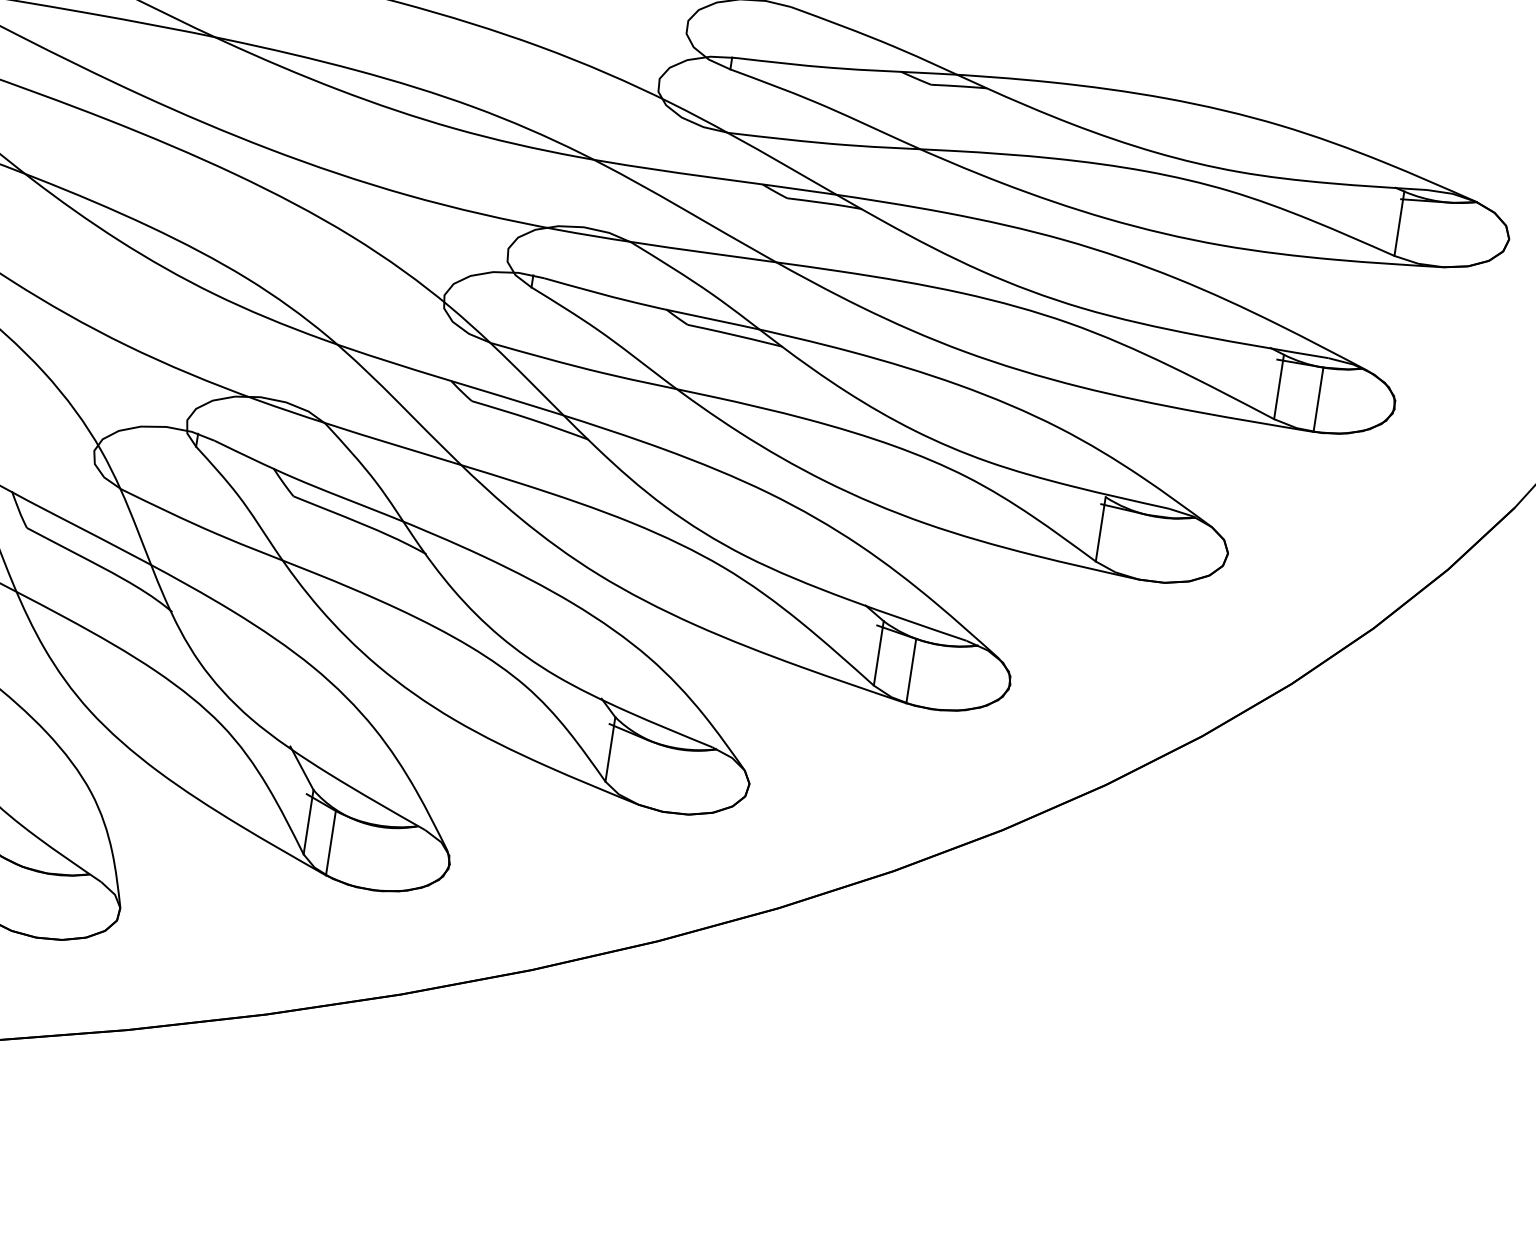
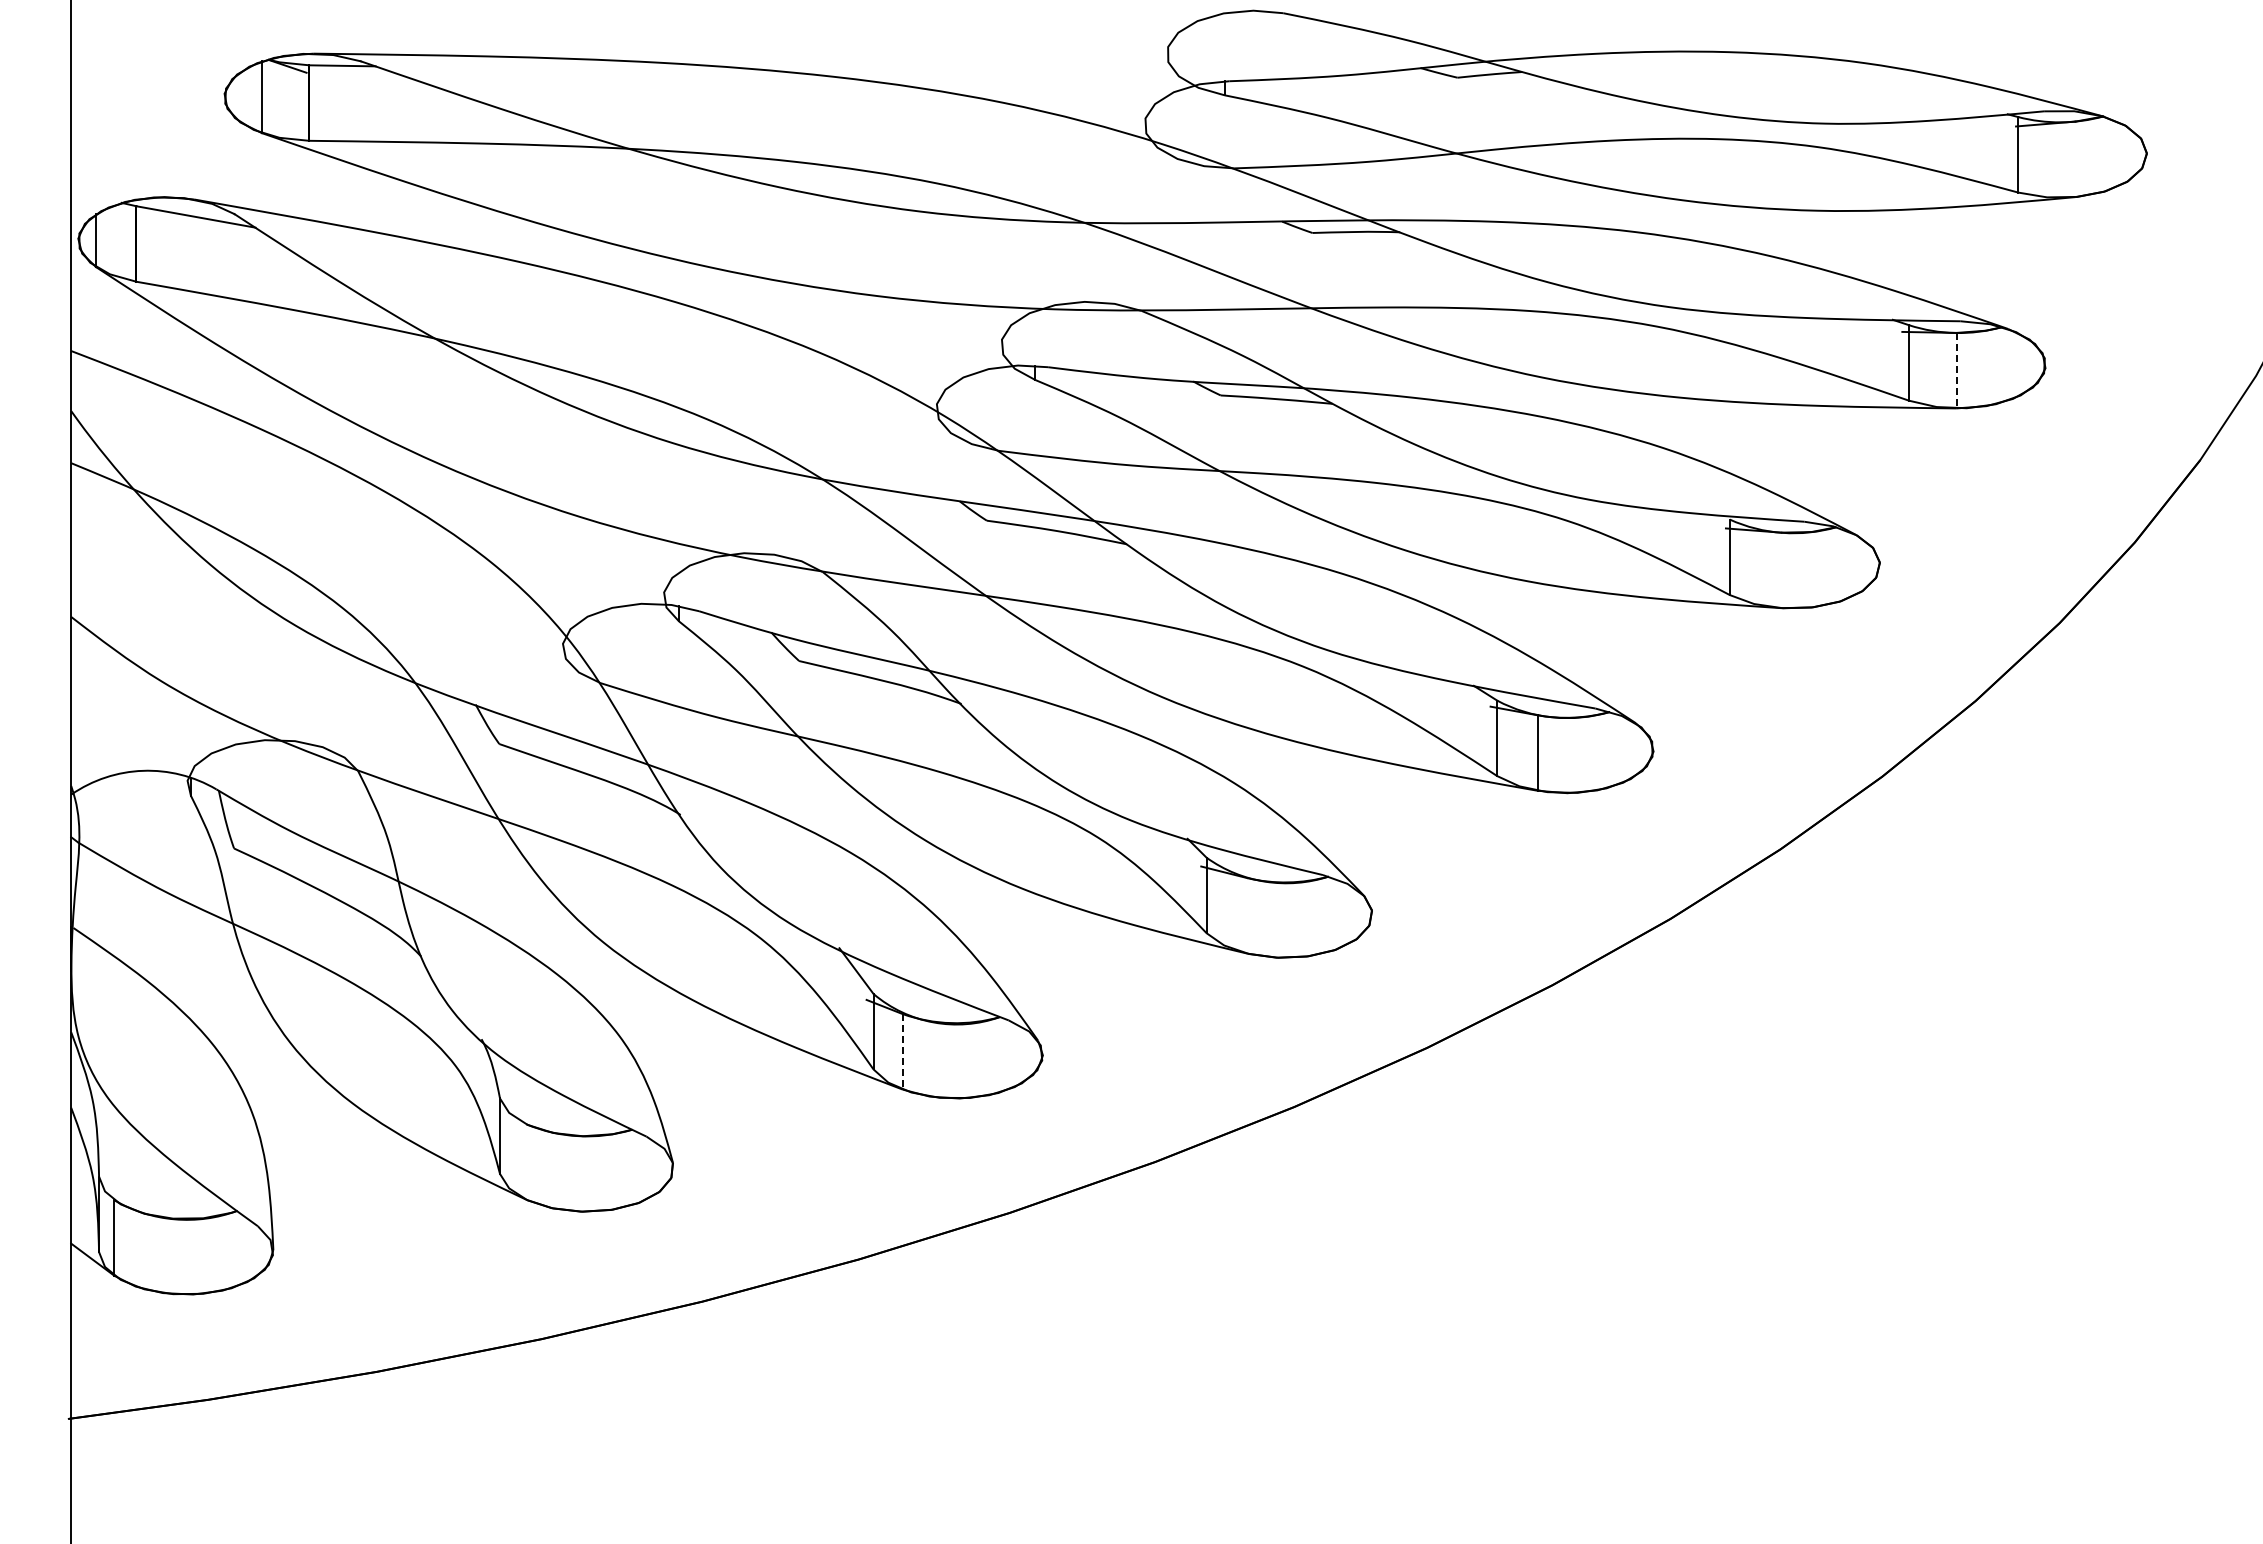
line: (1318, 399) -> (1956, 370), solid -> dashed
line: (330, 842) -> (902, 1051), solid -> dashed

